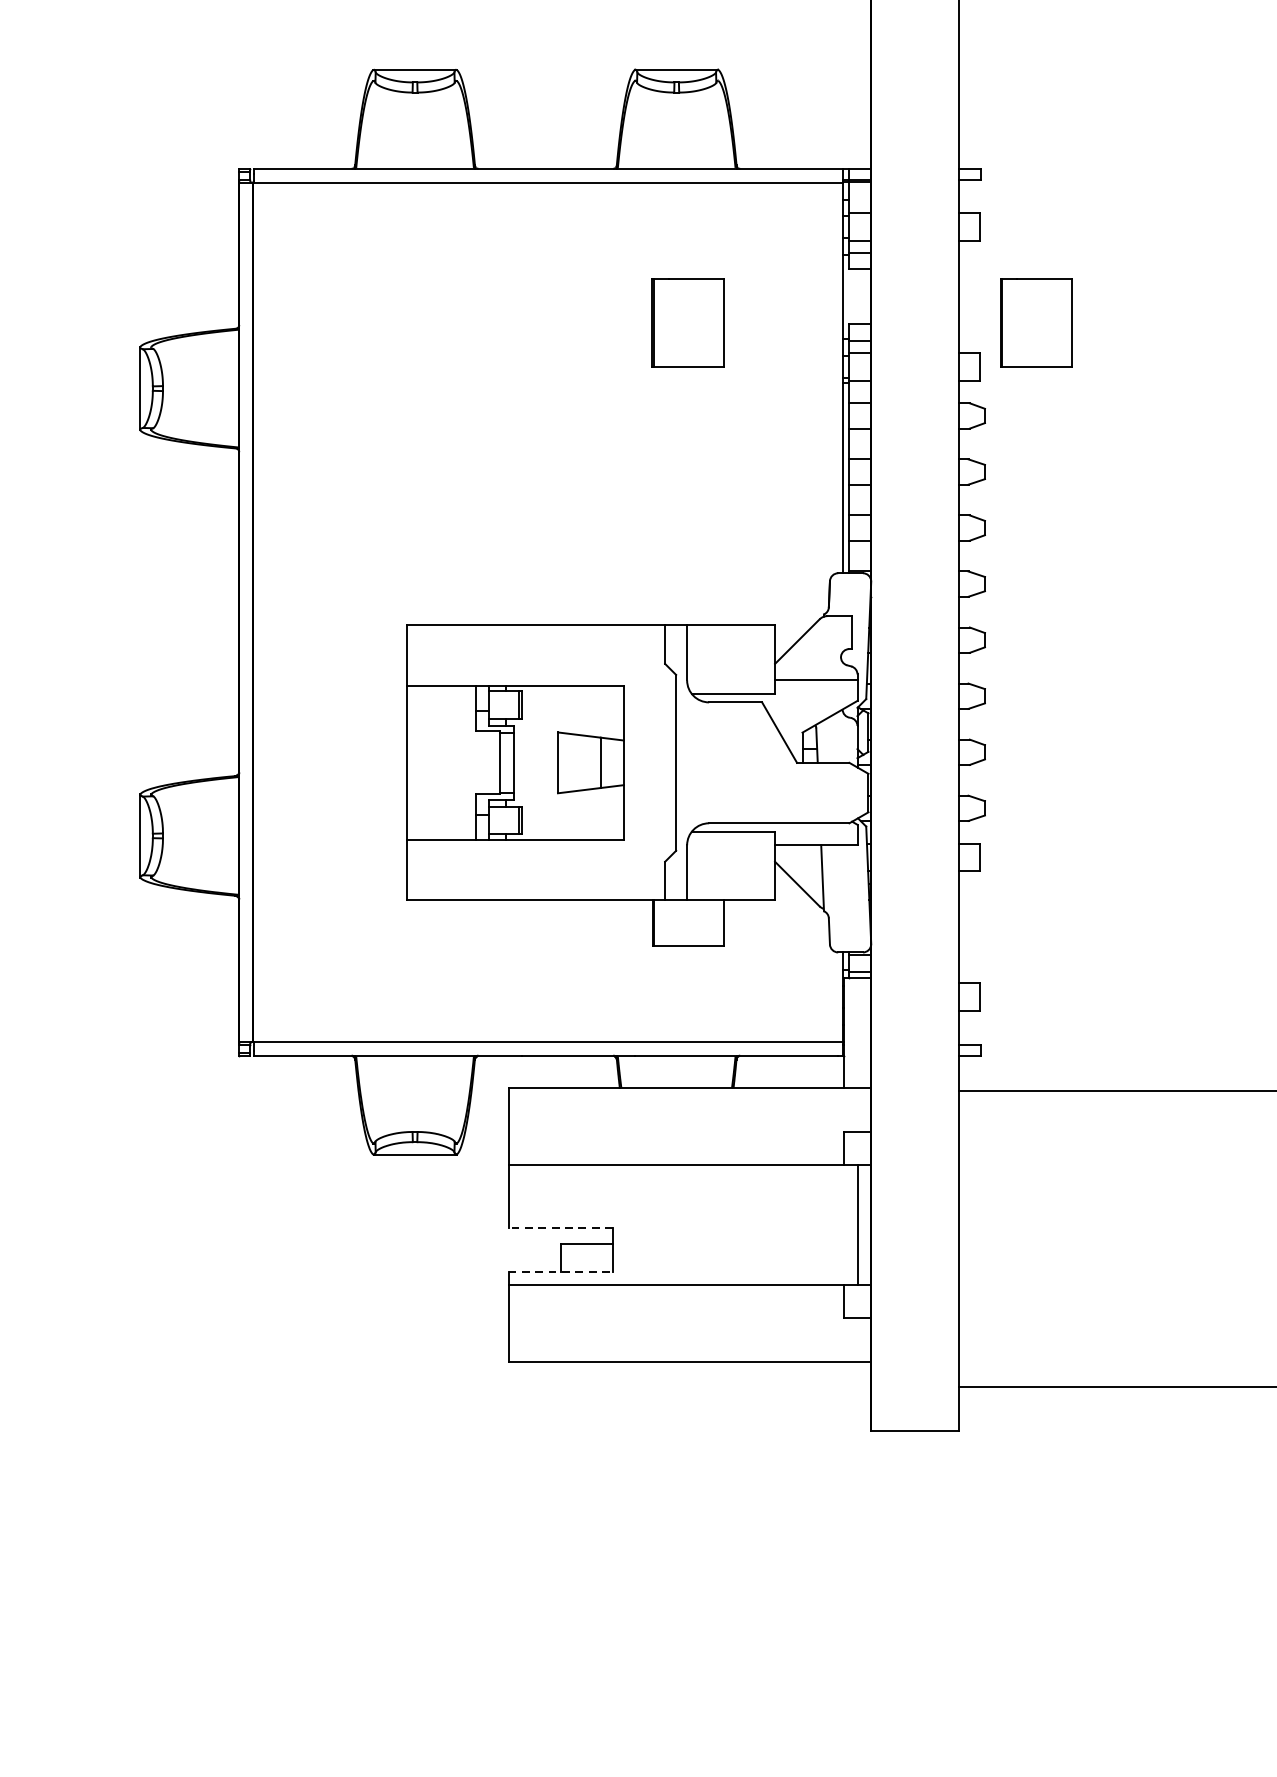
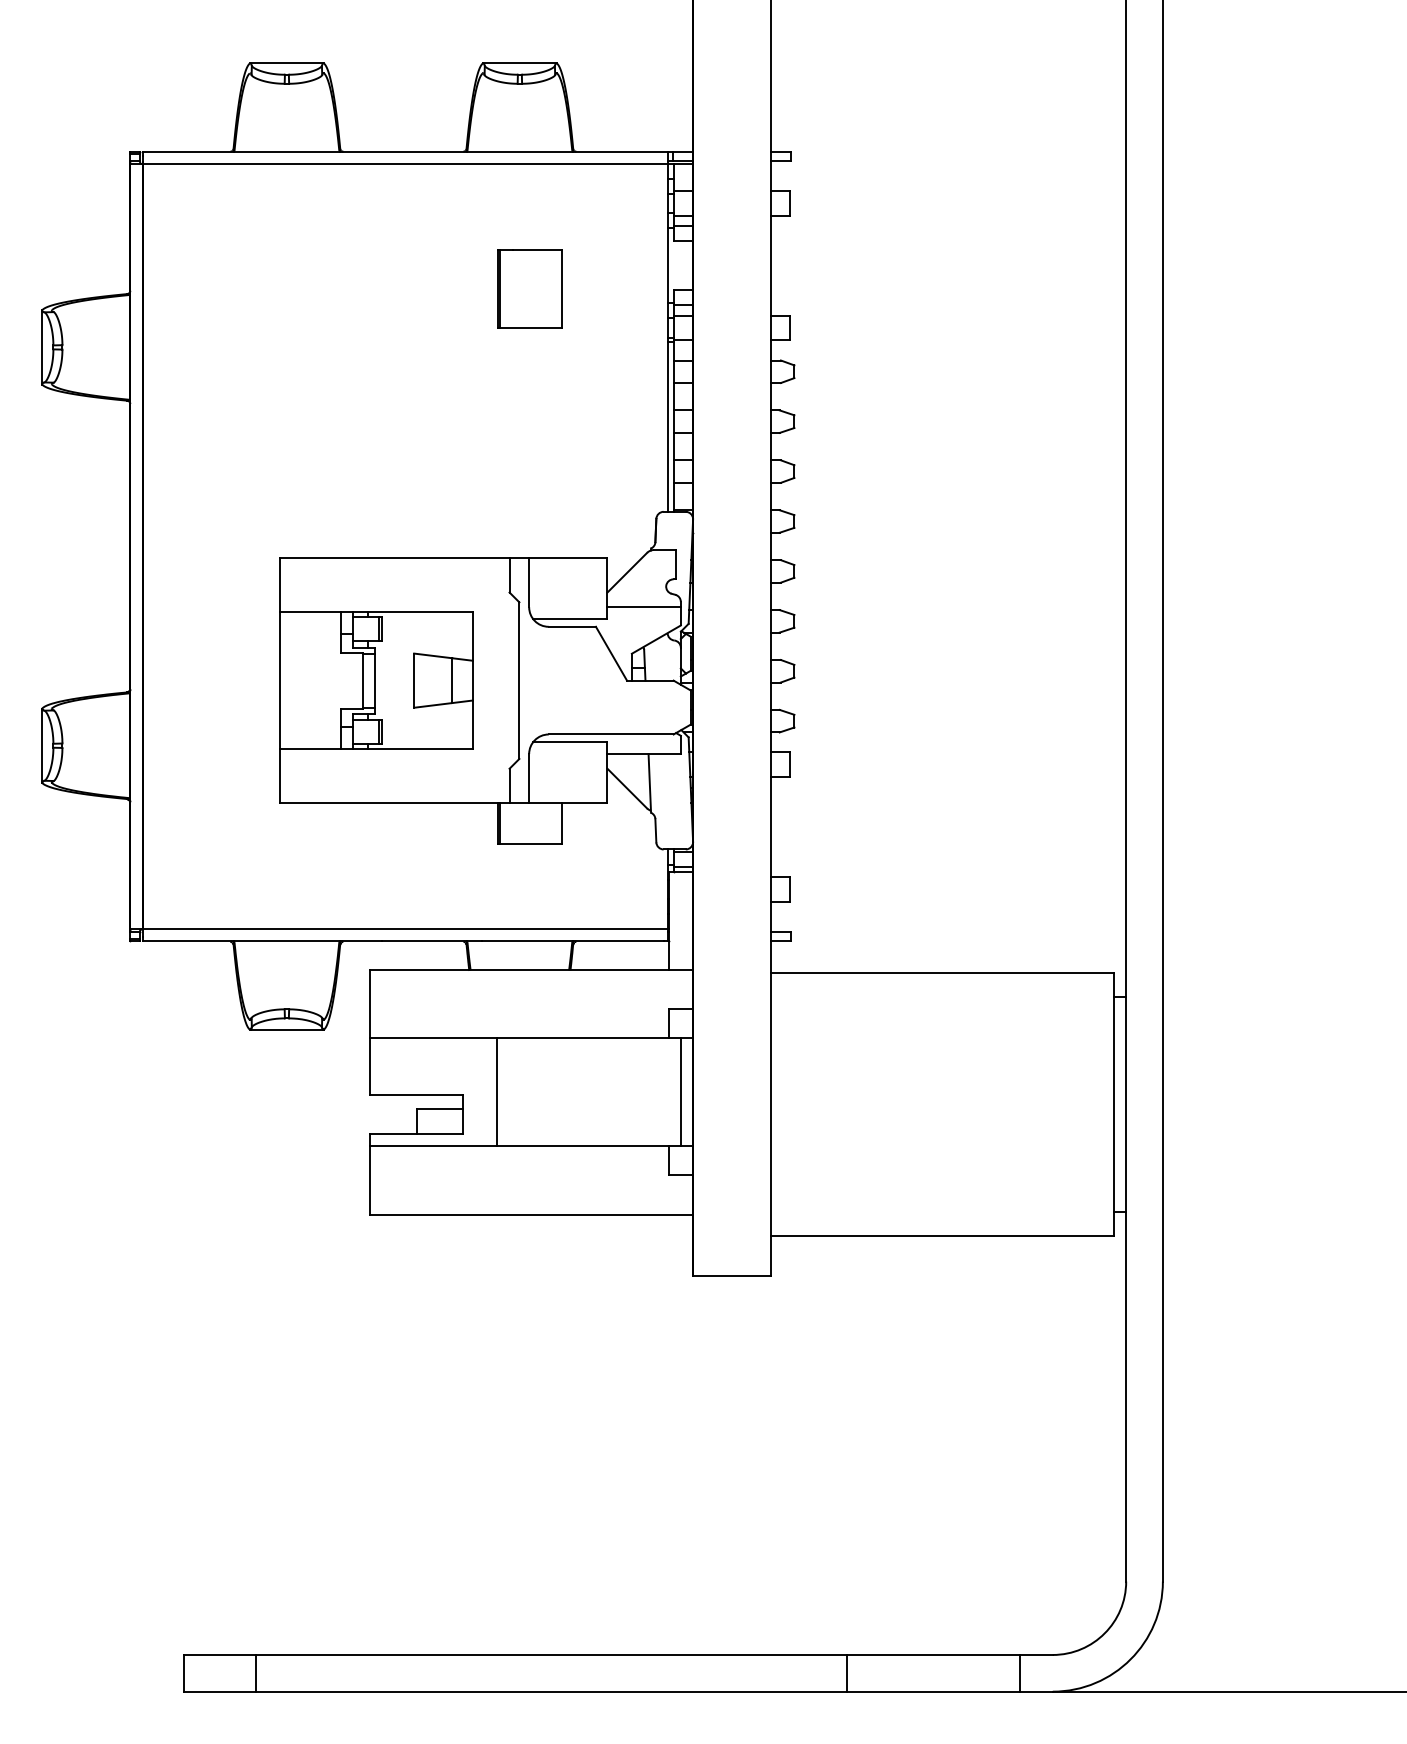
part: (1035, 322) -> (839, 288), removed
line: (651, 1225) -> (497, 1092), added
line: (560, 1227) -> (416, 1094), dashed -> solid
line: (561, 1271) -> (417, 1133), dashed -> solid

